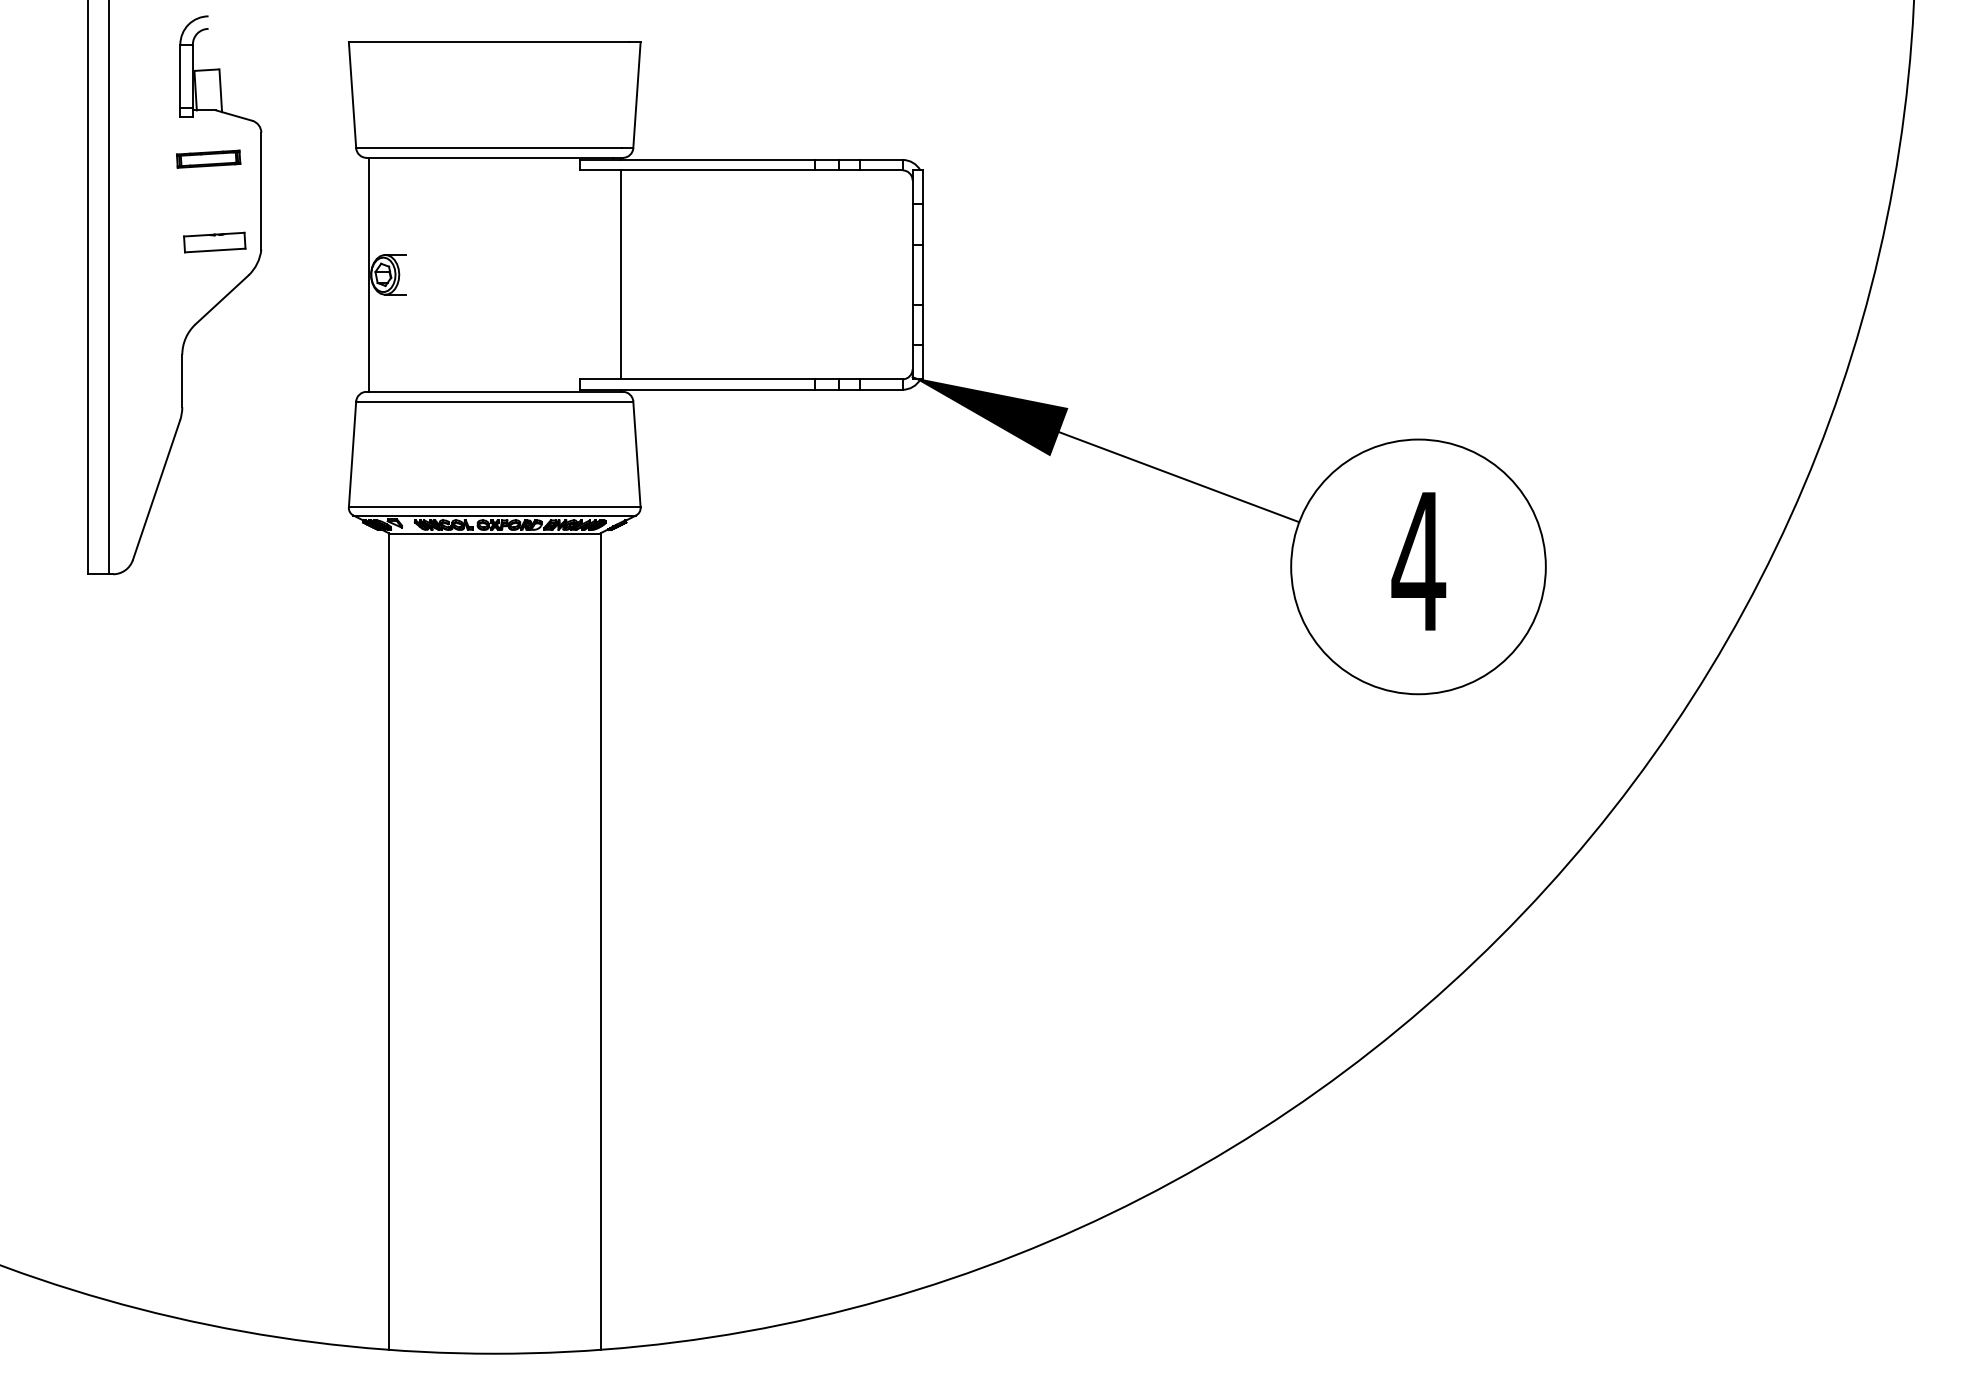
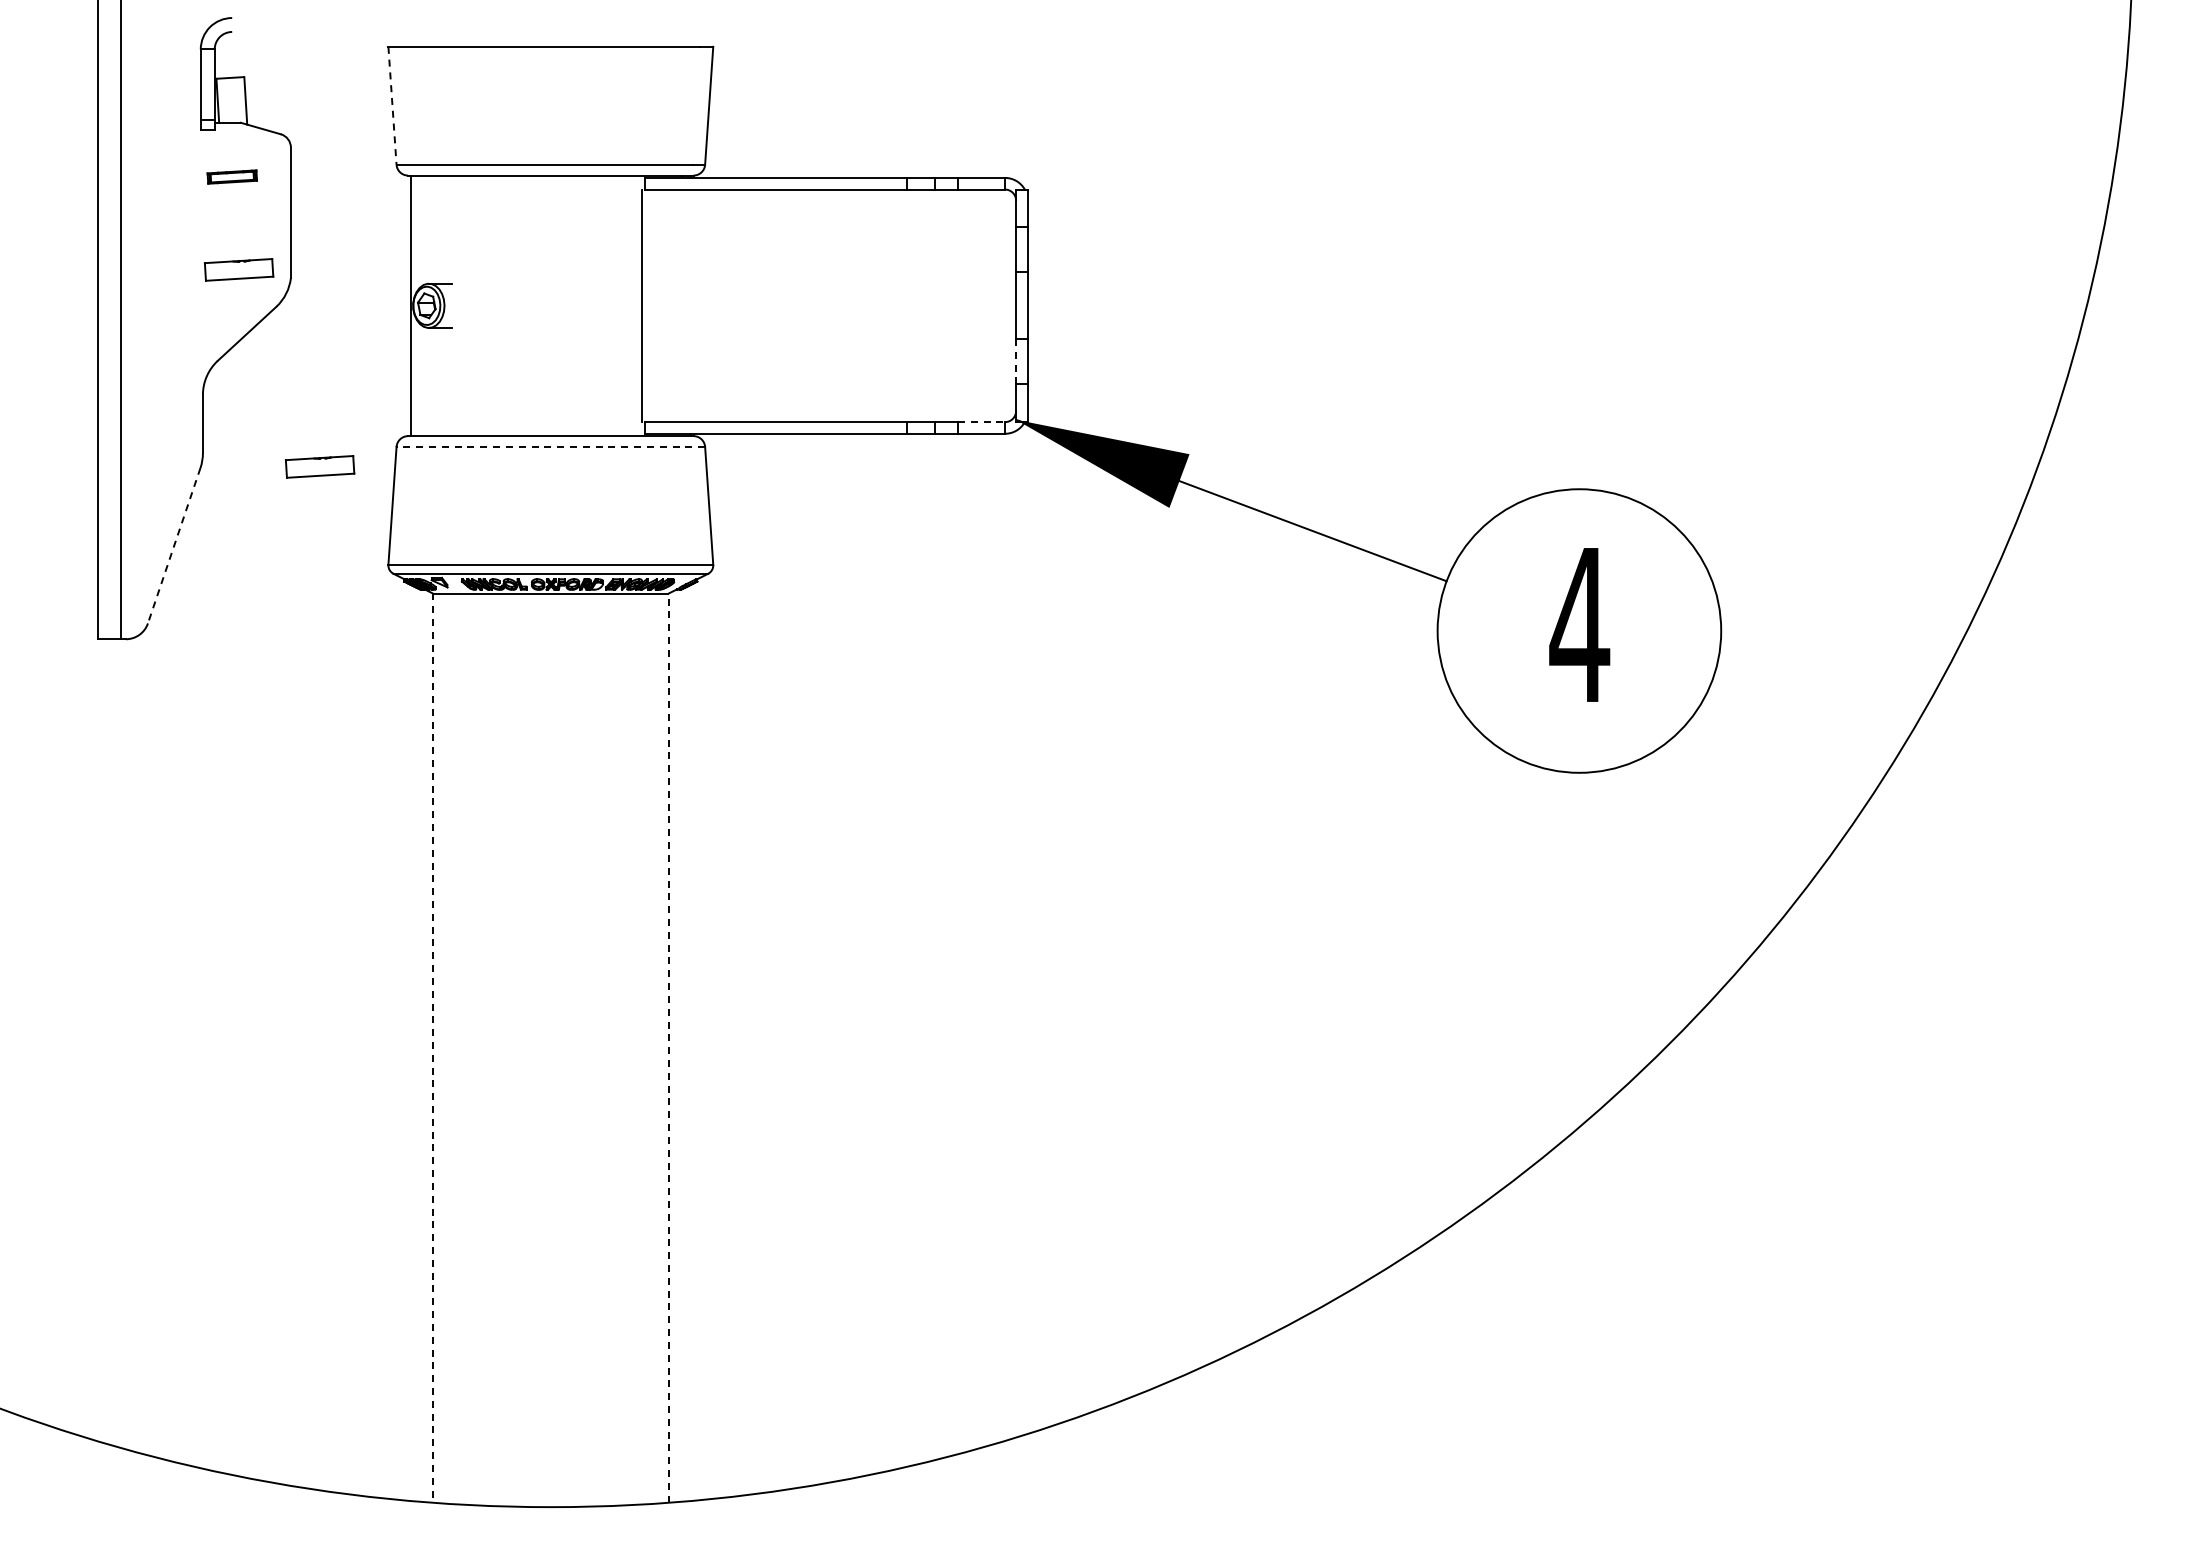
line: (352, 95) -> (392, 106), solid -> dashed
part: (208, 158) -> (232, 176), size x0.7
line: (621, 274) -> (642, 305), moved
line: (912, 324) -> (1016, 361), solid -> dashed
line: (881, 379) -> (981, 422), solid -> dashed
line: (494, 401) -> (550, 446), solid -> dashed
part: (286, 419) -> (319, 466), added
line: (156, 490) -> (174, 546), solid -> dashed
line: (388, 941) -> (432, 1048), solid -> dashed
line: (601, 941) -> (669, 1048), solid -> dashed

